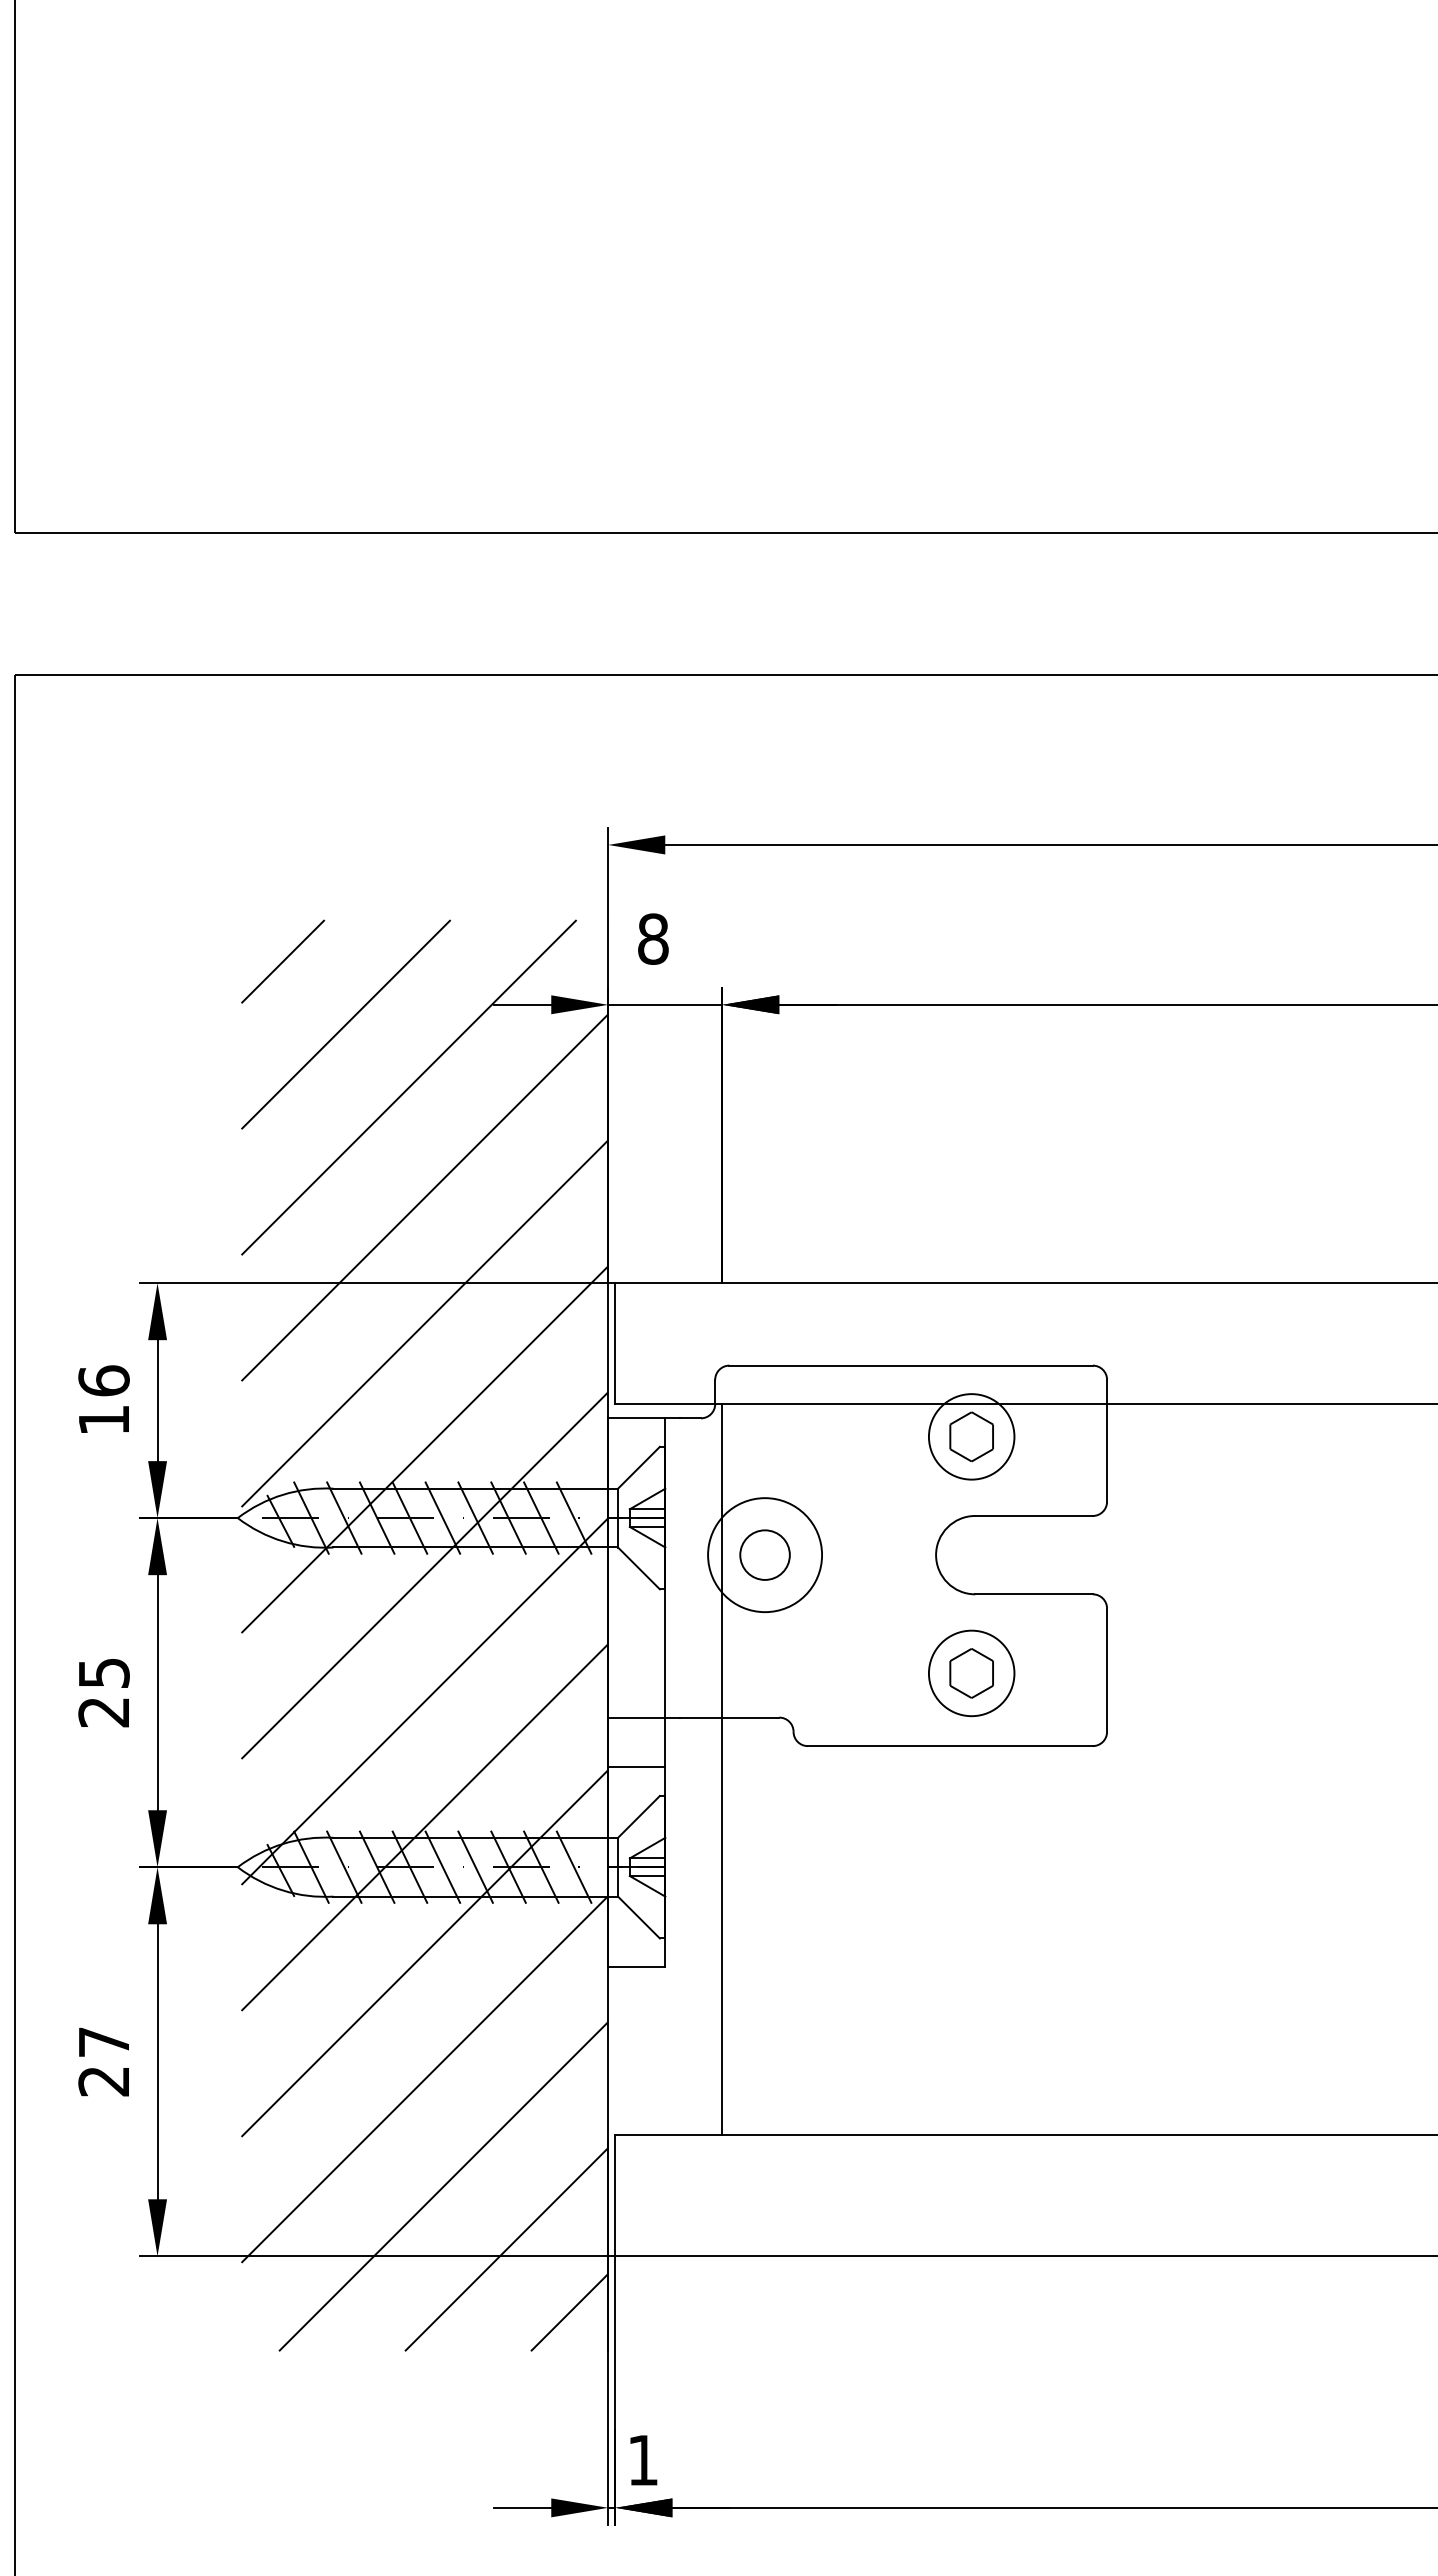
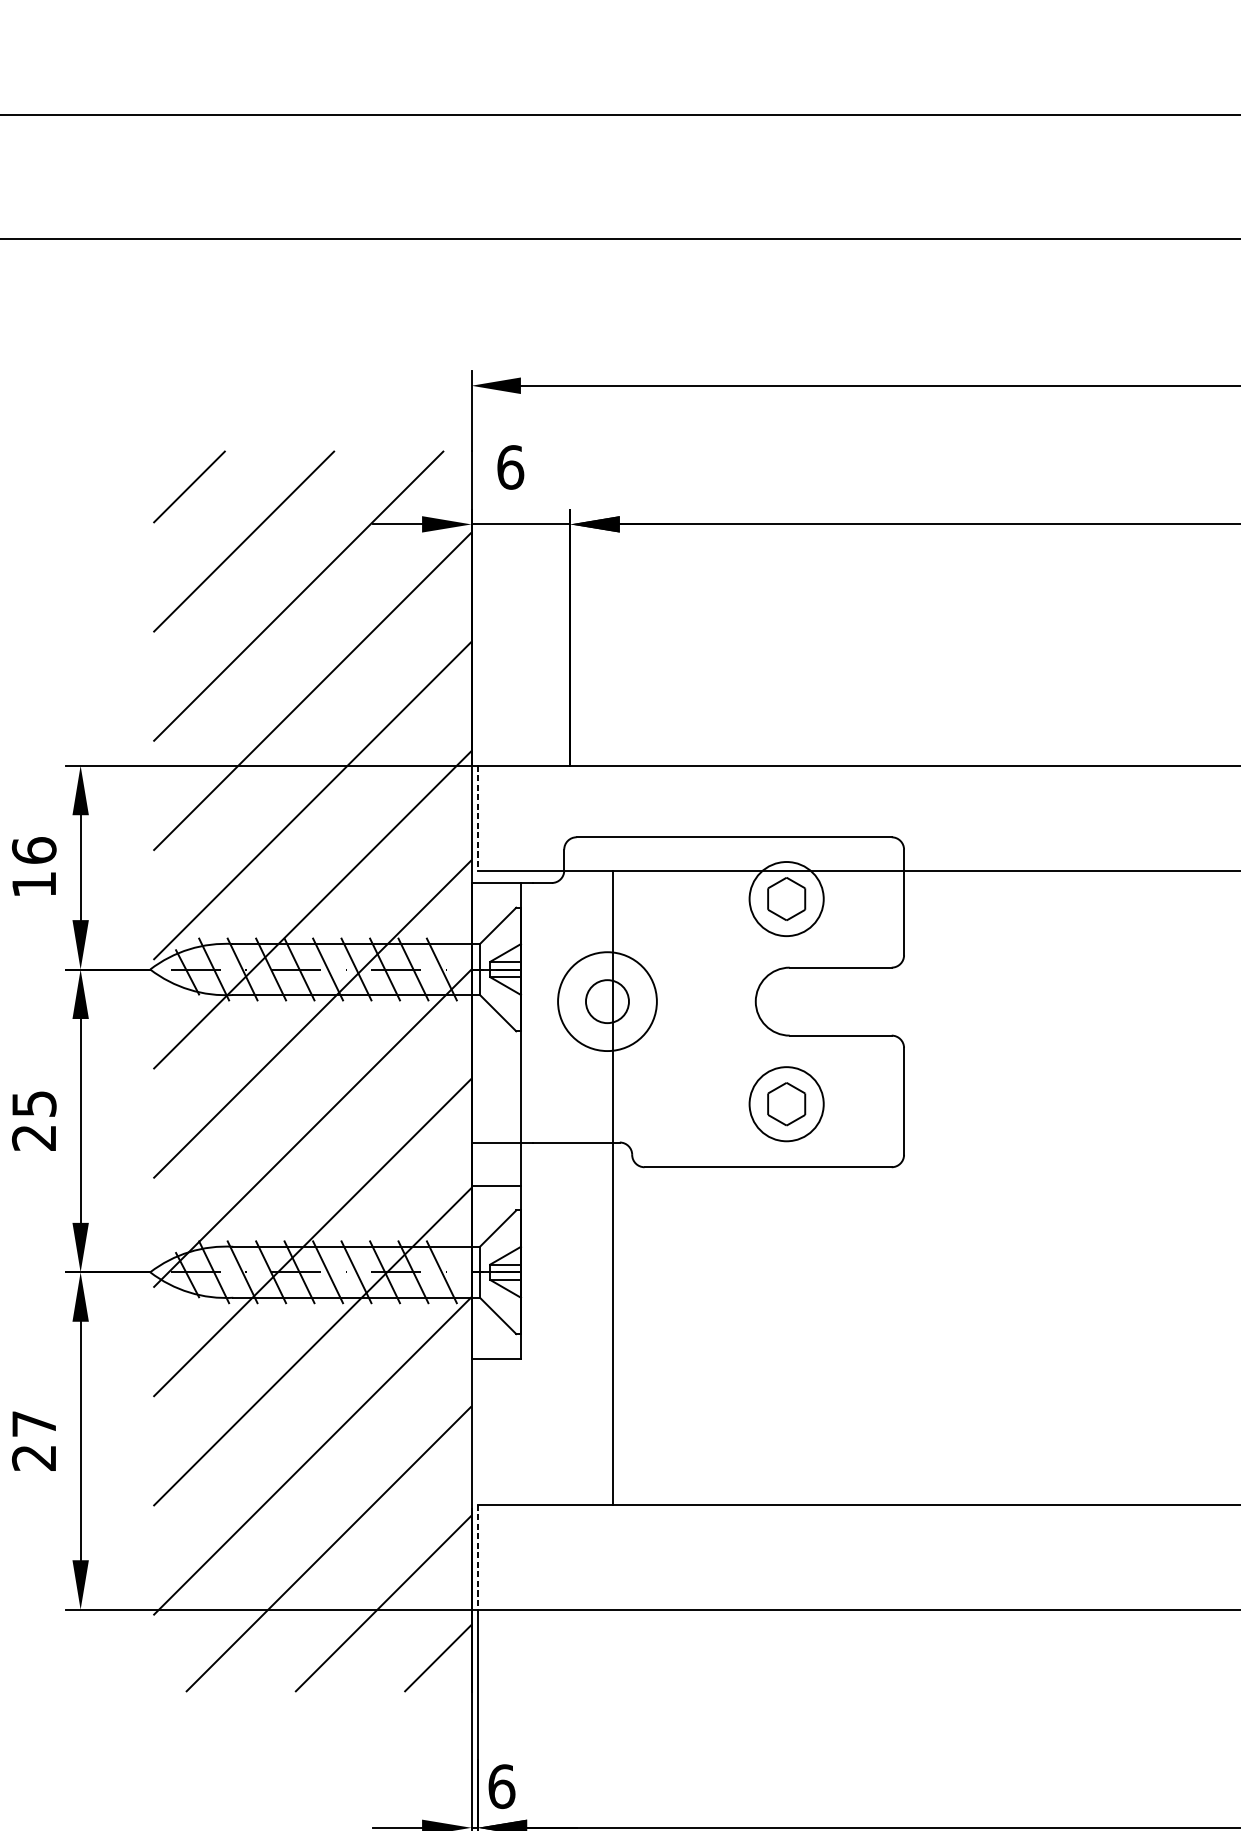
text: (653, 938) -> (510, 466), 8 -> 6
line: (615, 1343) -> (477, 818), solid -> dashed
line: (722, 1769) -> (613, 1187), moved
line: (615, 2195) -> (477, 1556), solid -> dashed
text: (643, 2460) -> (502, 1786), 1 -> 6

